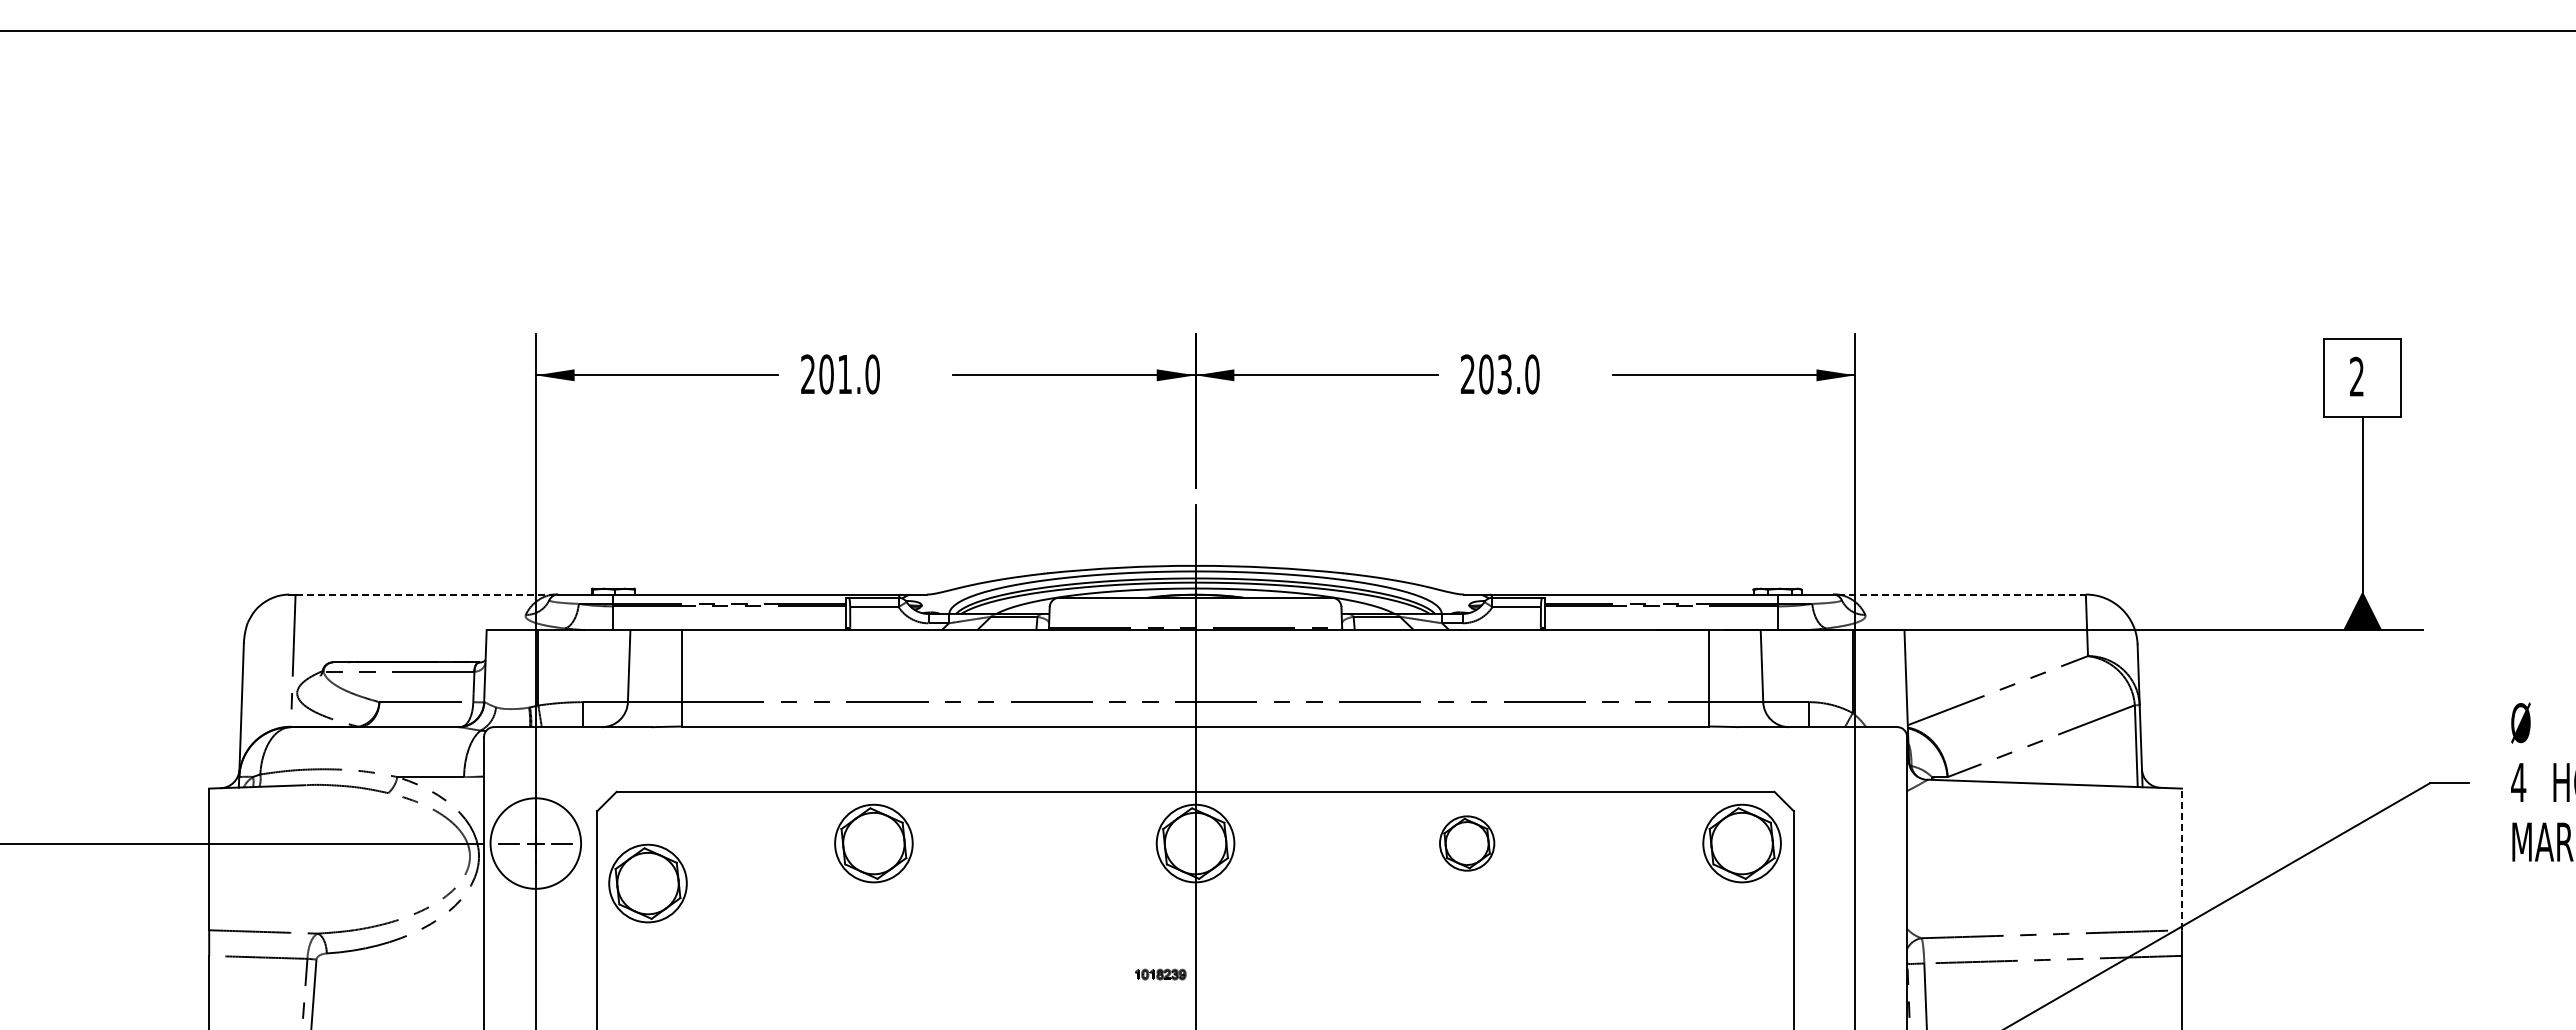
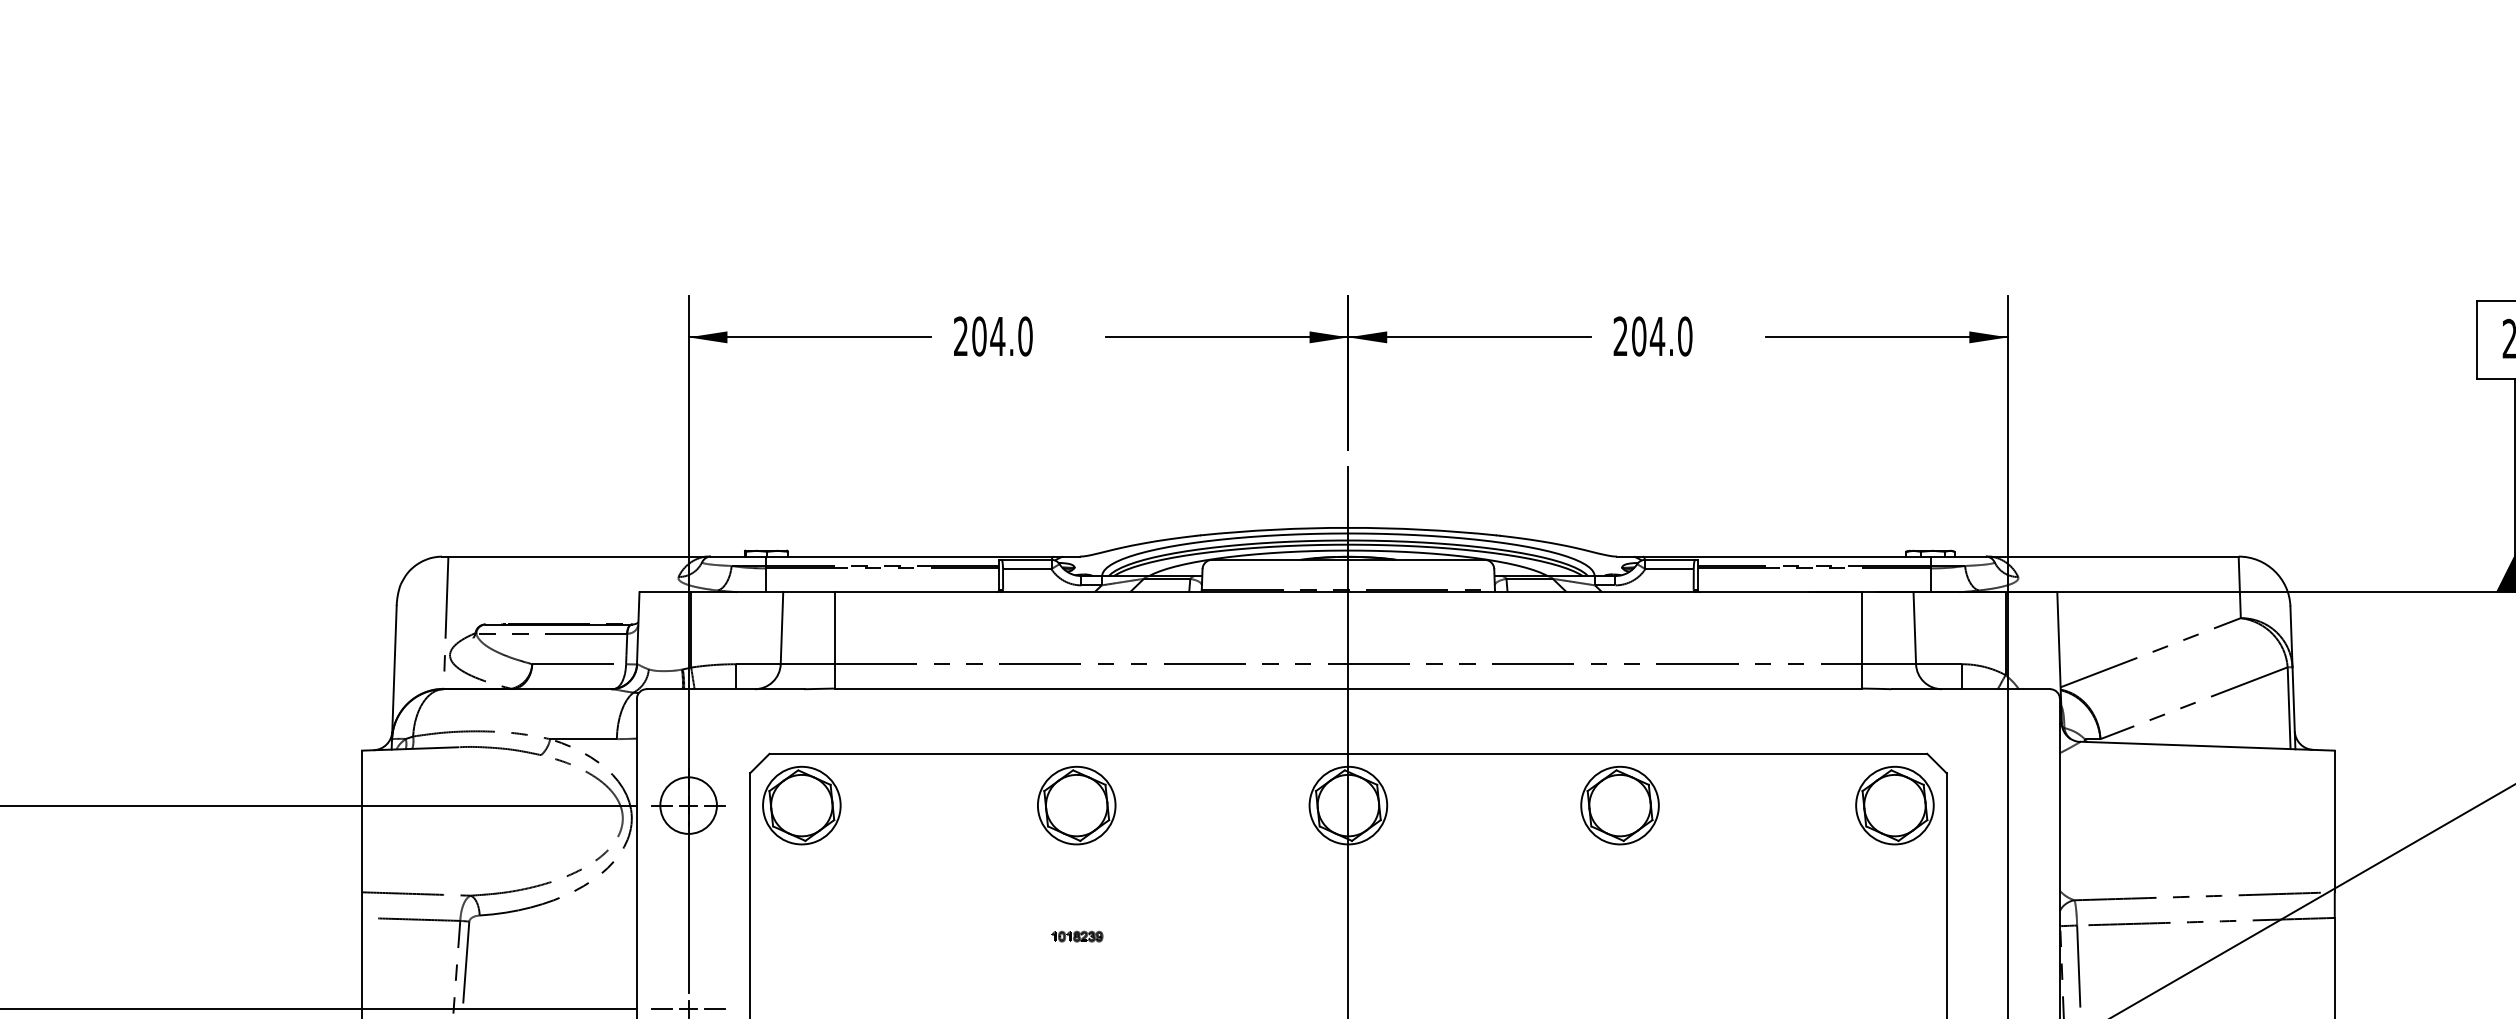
text: (844, 374) -> (997, 336), 201.0 -> 204.0
text: (1504, 374) -> (1657, 336), 203.0 -> 204.0
line: (424, 594) -> (577, 556), dashed -> solid
line: (1962, 594) -> (2115, 556), dashed -> solid
circle: (535, 843) -> (688, 805), size x0.62
part: (873, 843) -> (1076, 805), moved
part: (1466, 843) -> (1619, 805), size x1.43
line: (2181, 859) -> (2334, 821), dashed -> solid
part: (647, 883) -> (801, 805), moved
part: (1160, 974) -> (1077, 936), moved

